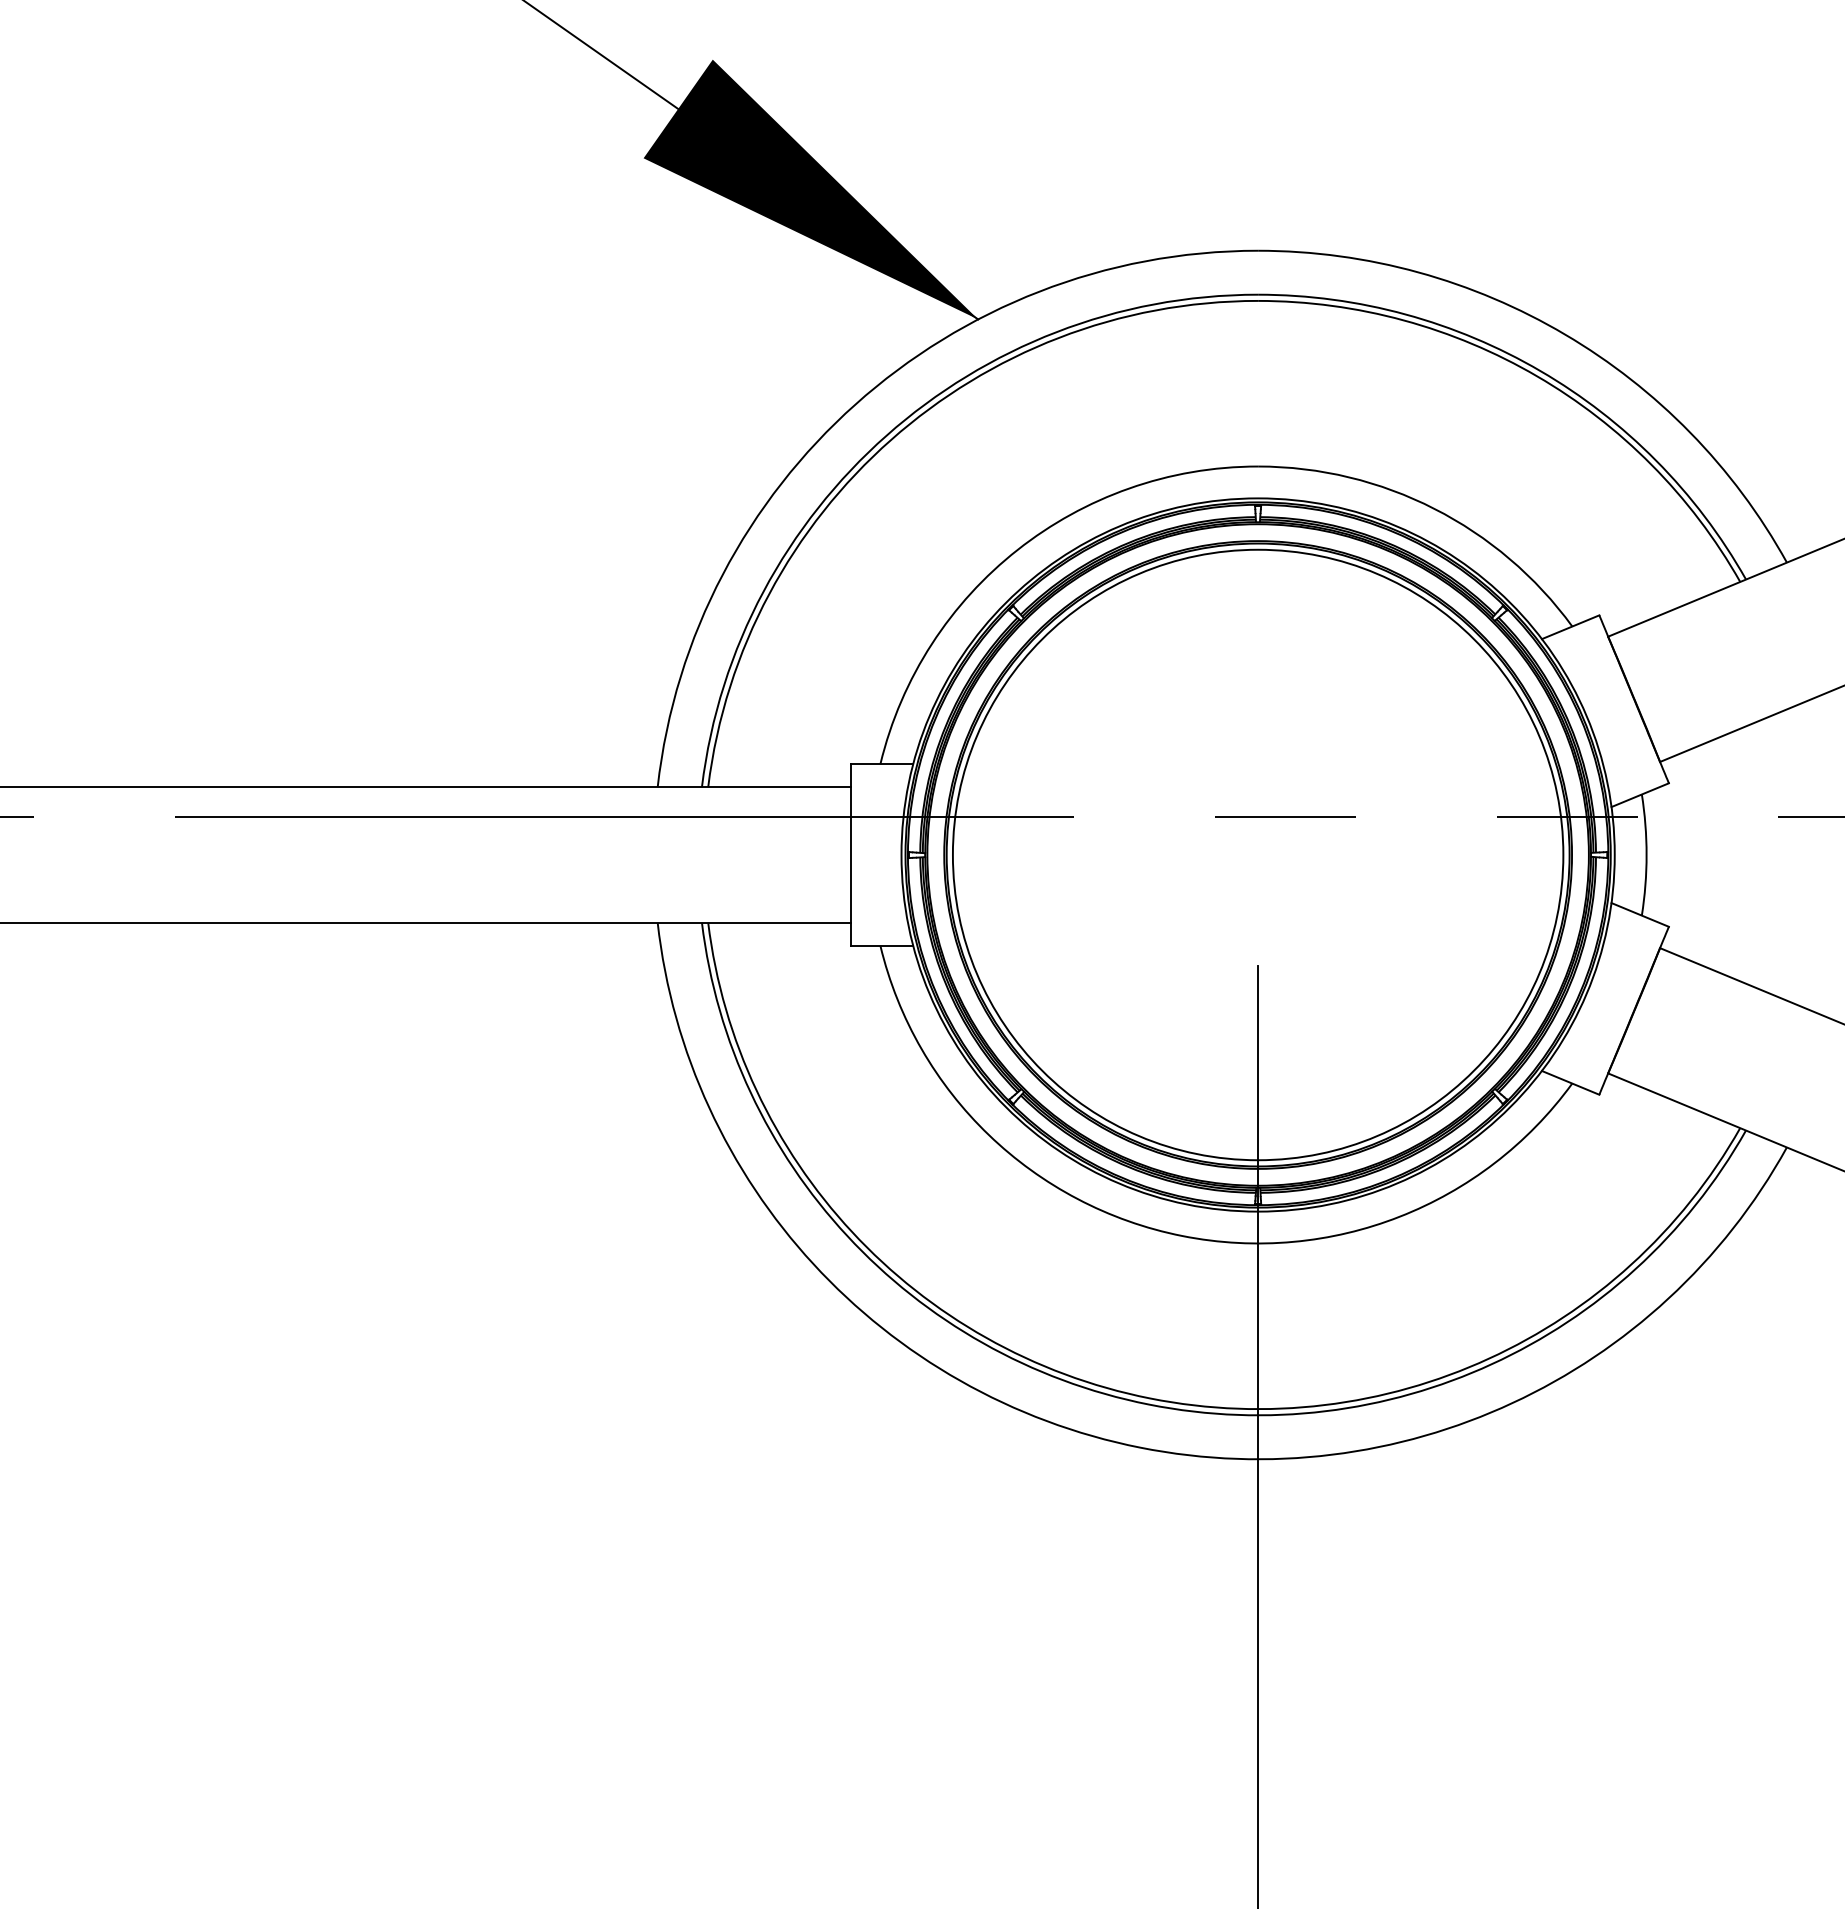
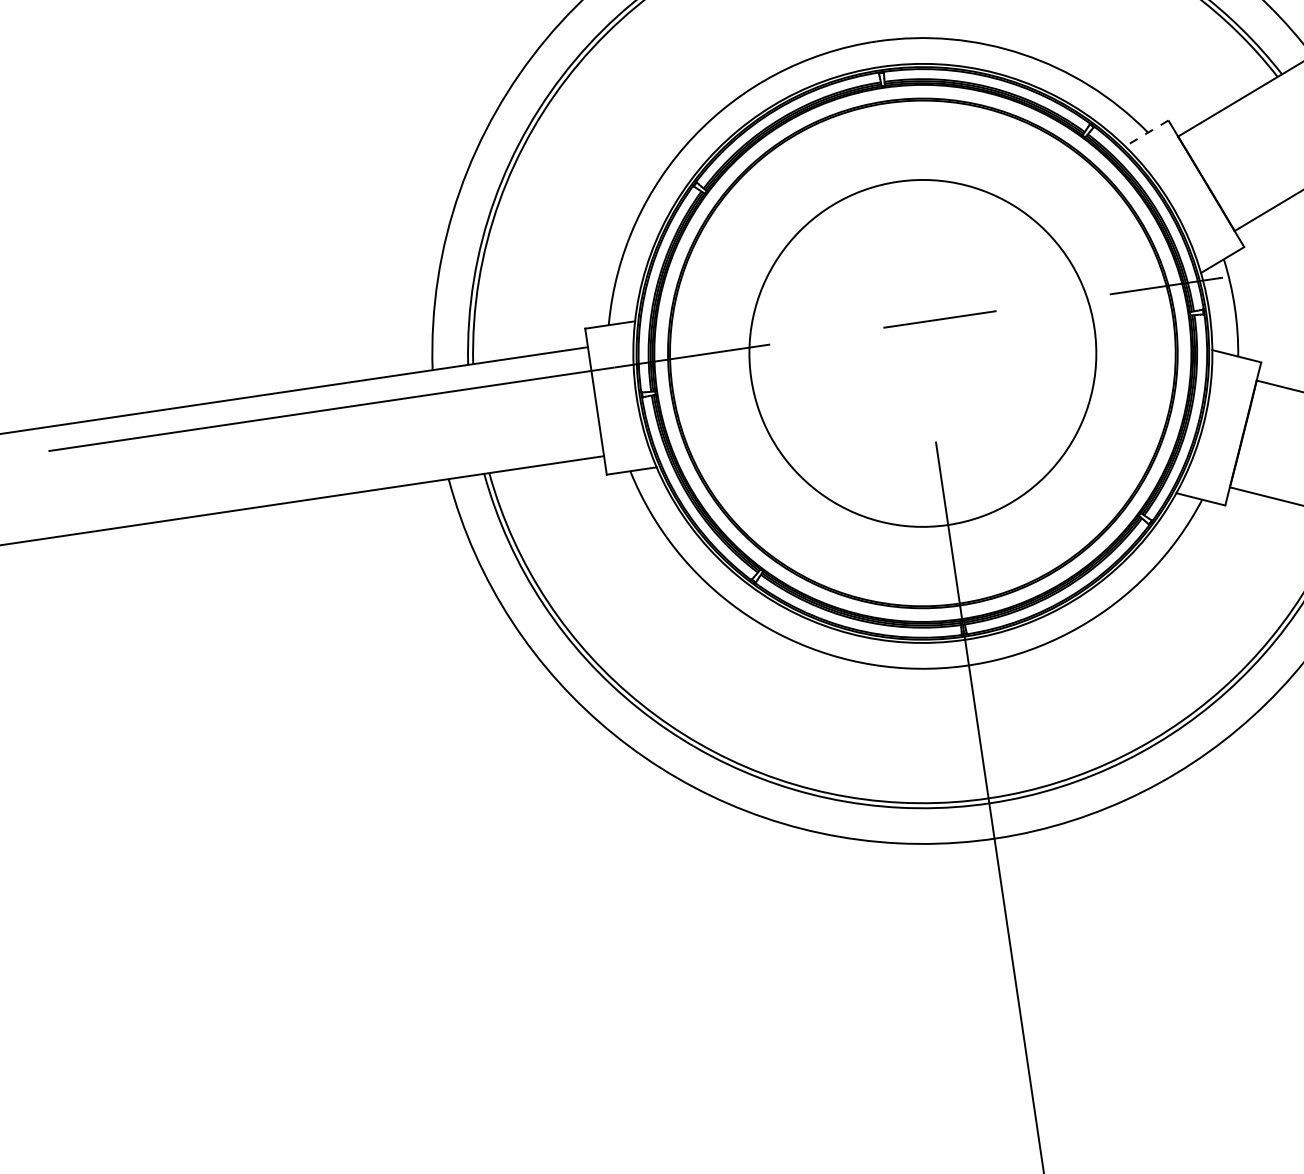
line: (1570, 627) -> (1146, 133), solid -> dashed
circle: (1257, 854) -> (922, 353), size x0.7

